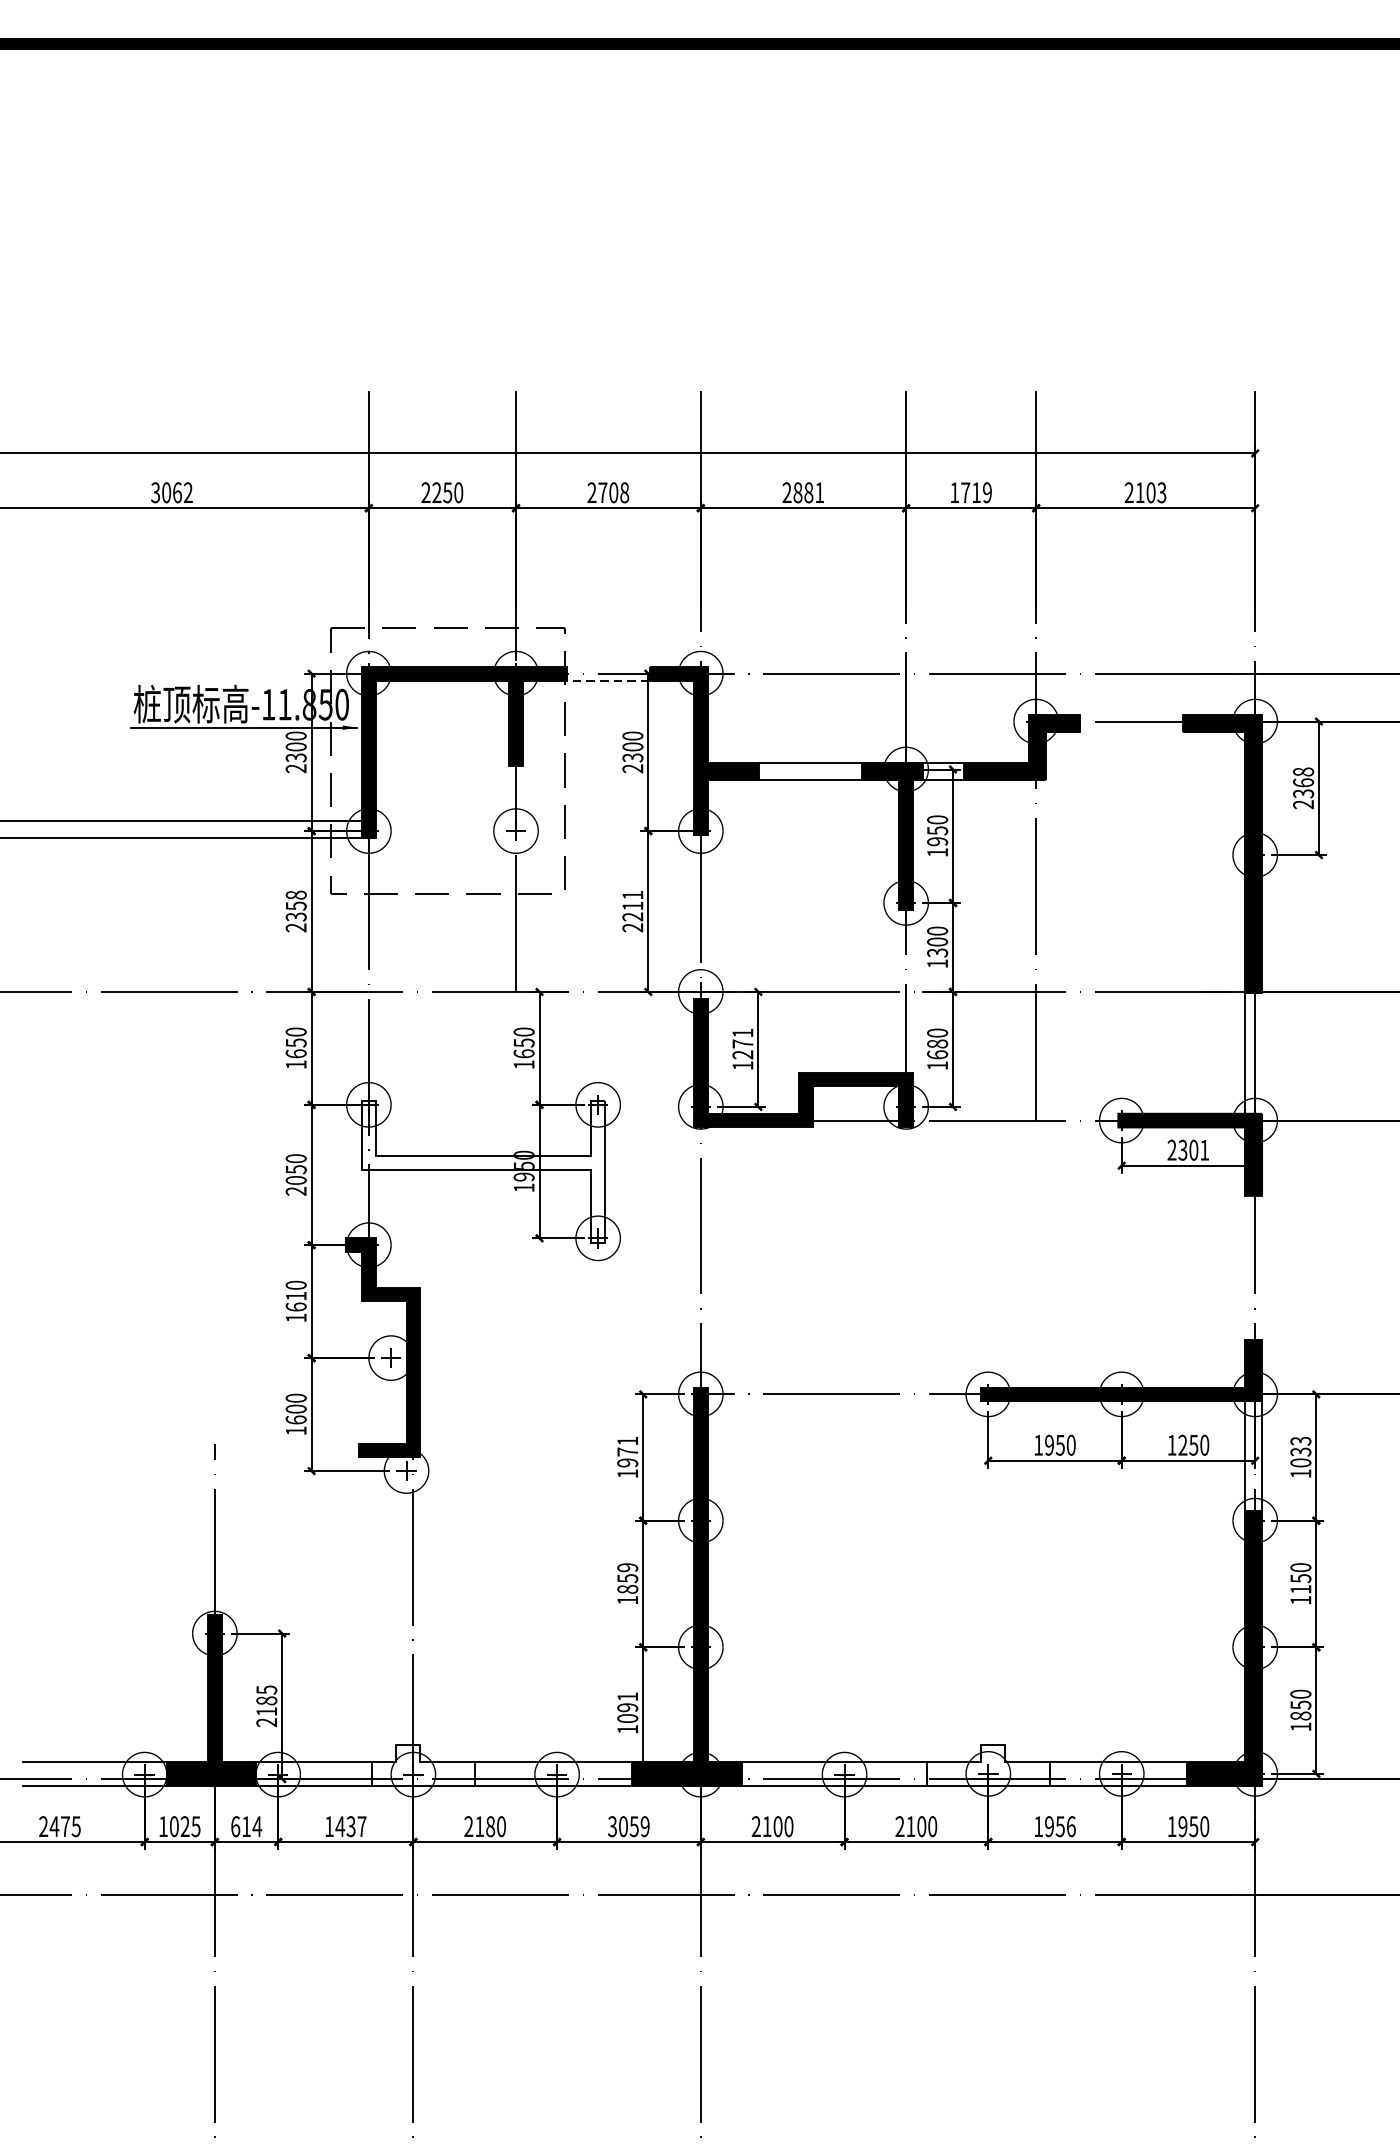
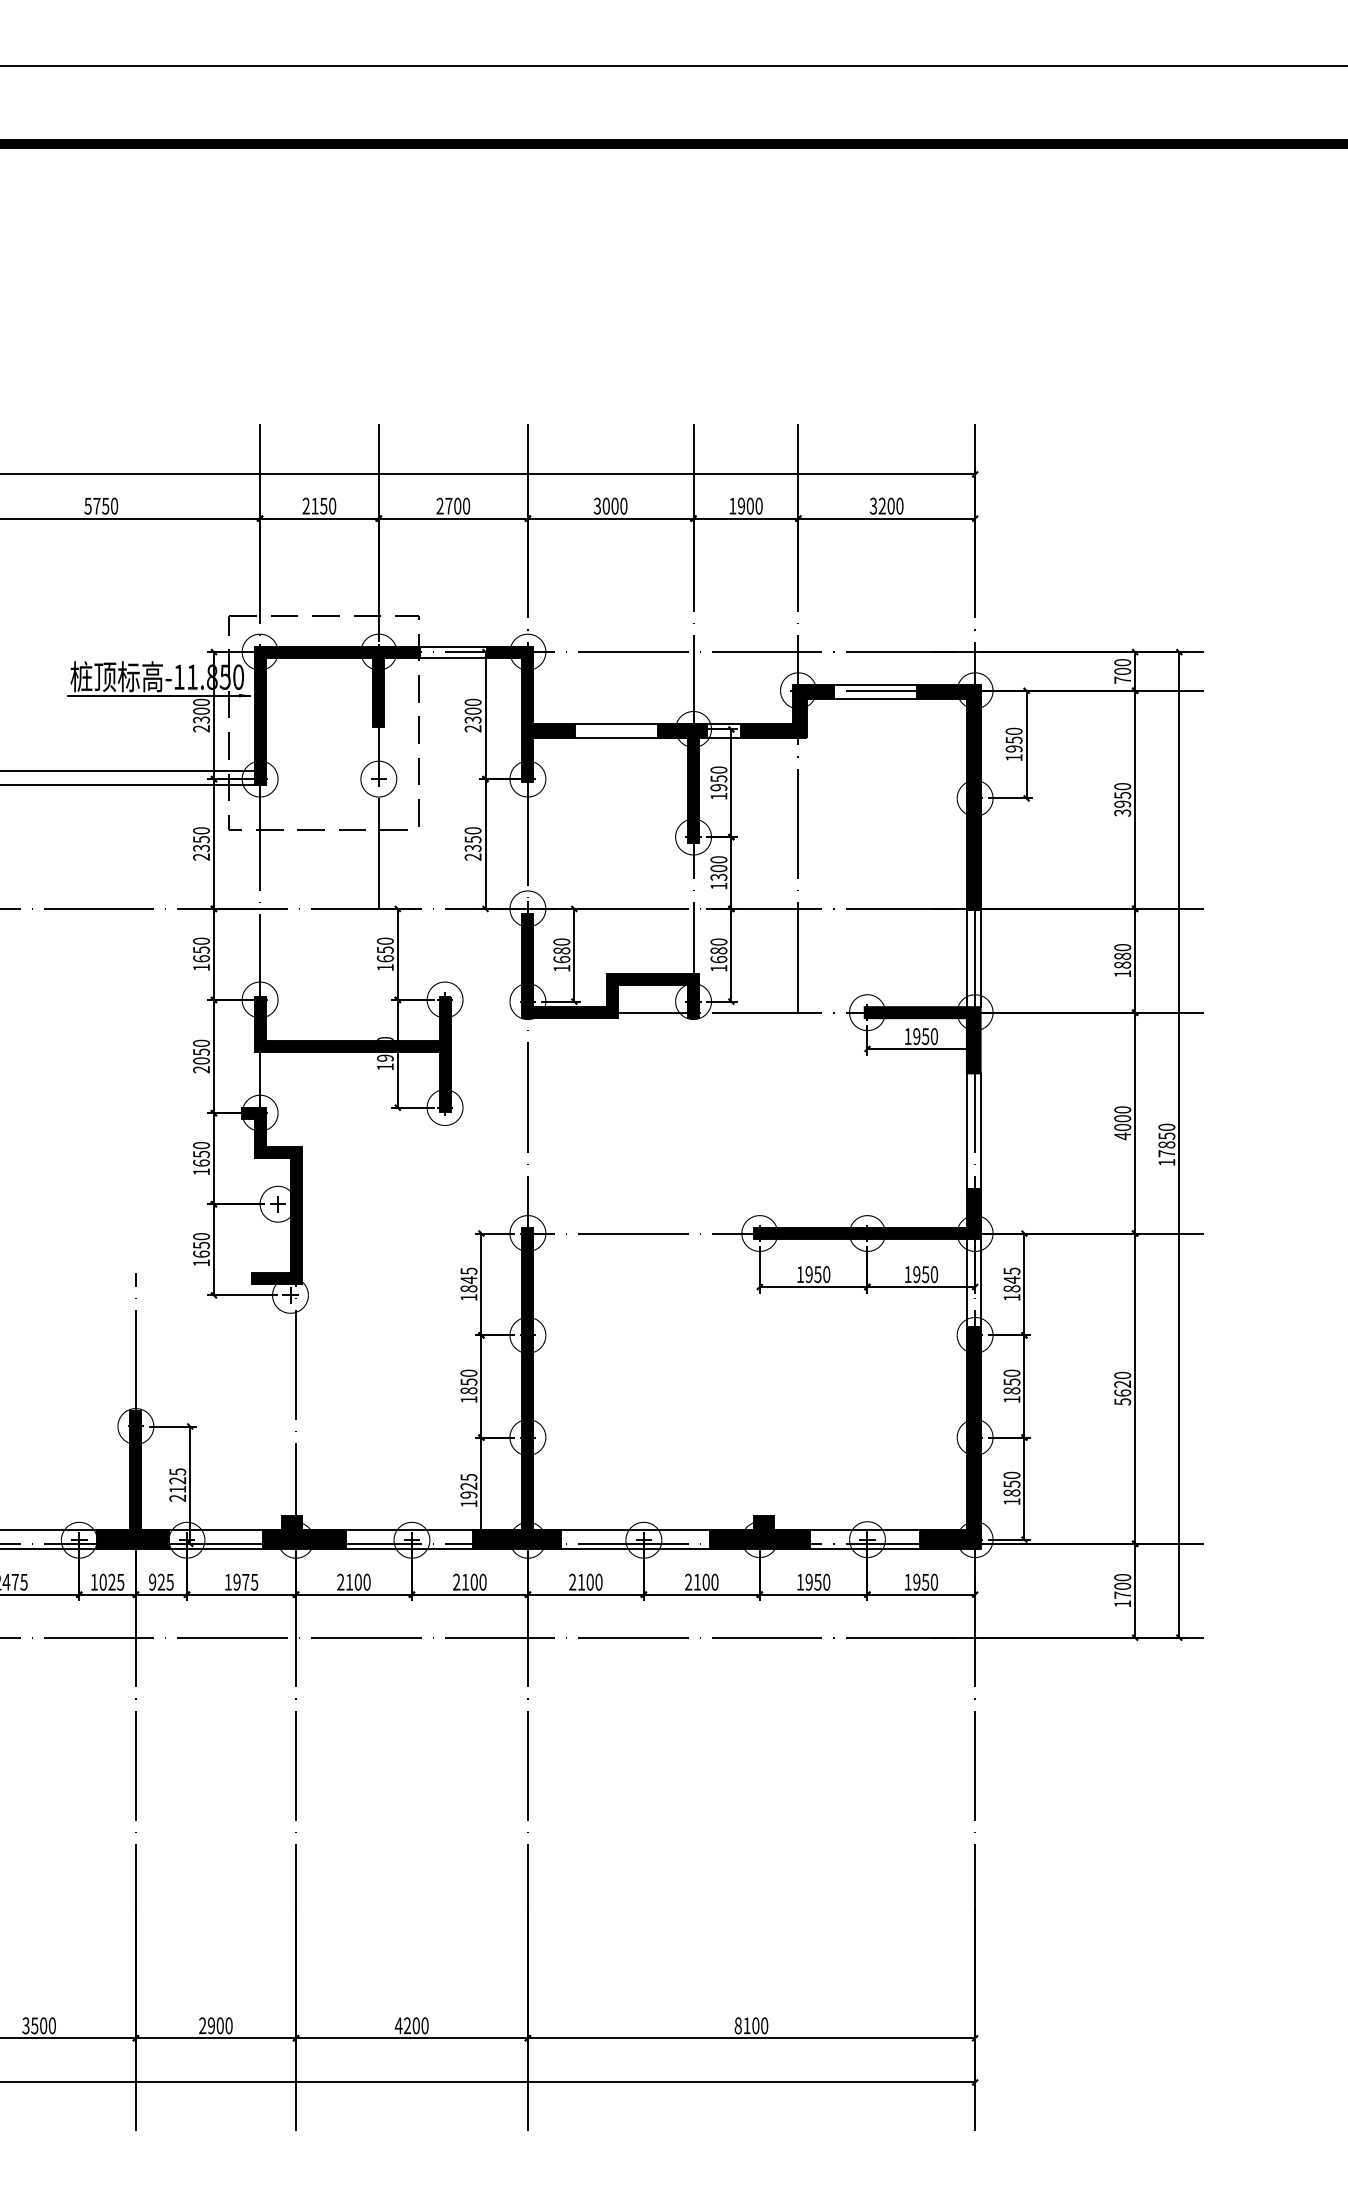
text: (172, 491) -> (101, 505), 3062 -> 5750
text: (436, 491) -> (314, 505), 2250 -> 2150
text: (803, 491) -> (610, 505), 2881 -> 3000
text: (976, 491) -> (750, 505), 1719 -> 1900
text: (1145, 491) -> (886, 505), 2103 -> 3200
text: (624, 493) -> (466, 506), 2708 -> 2700
line: (608, 666) -> (453, 646), added
line: (607, 680) -> (452, 657), dashed -> solid
line: (1130, 715) -> (874, 685), added
line: (1130, 732) -> (874, 699), added
text: (1302, 788) -> (1013, 744), 2368 -> 1950
text: (296, 894) -> (201, 830), 2358 -> 2350
text: (632, 905) -> (472, 839), 2211 -> 2350
text: (742, 1043) -> (561, 950), 1271 -> 1680
line: (1261, 1053) -> (980, 958), added
text: (1187, 1150) -> (920, 1036), 2301 -> 1950
fill: (483, 1172) -> (352, 1054), added
line: (1244, 1267) -> (966, 1131), added
line: (1261, 1267) -> (980, 1131), added
text: (296, 1296) -> (201, 1154), 1610 -> 1650
text: (296, 1409) -> (201, 1245), 1600 -> 1650
text: (1182, 1445) -> (916, 1274), 1250 -> 1950
text: (627, 1451) -> (468, 1279), 1971 -> 1845
text: (1300, 1451) -> (1011, 1279), 1033 -> 1845
text: (627, 1566) -> (468, 1372), 1859 -> 1850
text: (1300, 1588) -> (1011, 1390), 1150 -> 1850
text: (266, 1700) -> (177, 1480), 2185 -> 2125
text: (627, 1707) -> (468, 1486), 1091 -> 1925
fill: (422, 1764) -> (303, 1532), added
fill: (987, 1764) -> (759, 1532), added
text: (246, 1825) -> (161, 1581), 614 -> 925
text: (350, 1825) -> (245, 1581), 1437 -> 1975
text: (628, 1825) -> (469, 1581), 3059 -> 2100
text: (1070, 1825) -> (826, 1581), 1956 -> 1950
text: (489, 1826) -> (357, 1582), 2180 -> 2100

